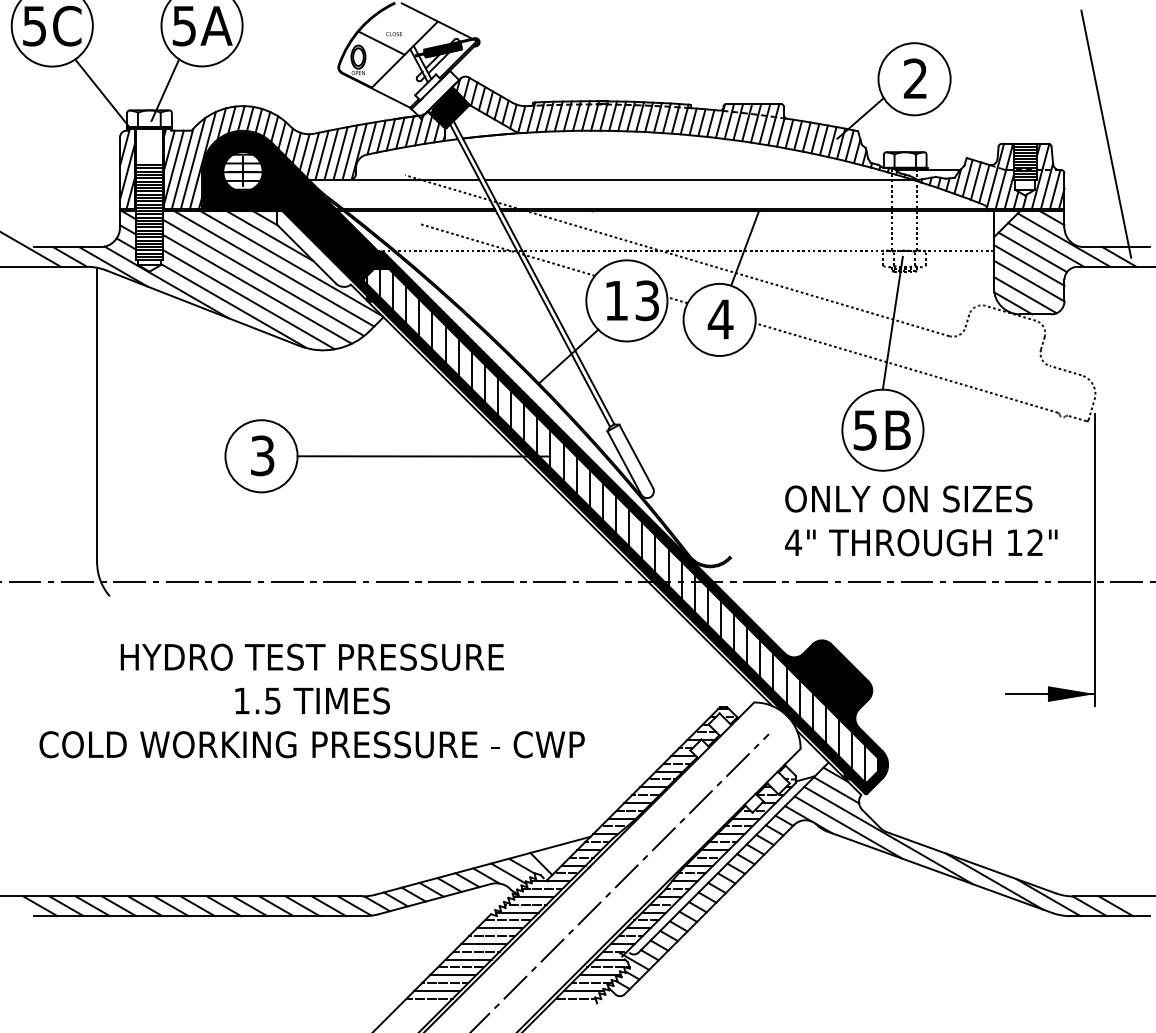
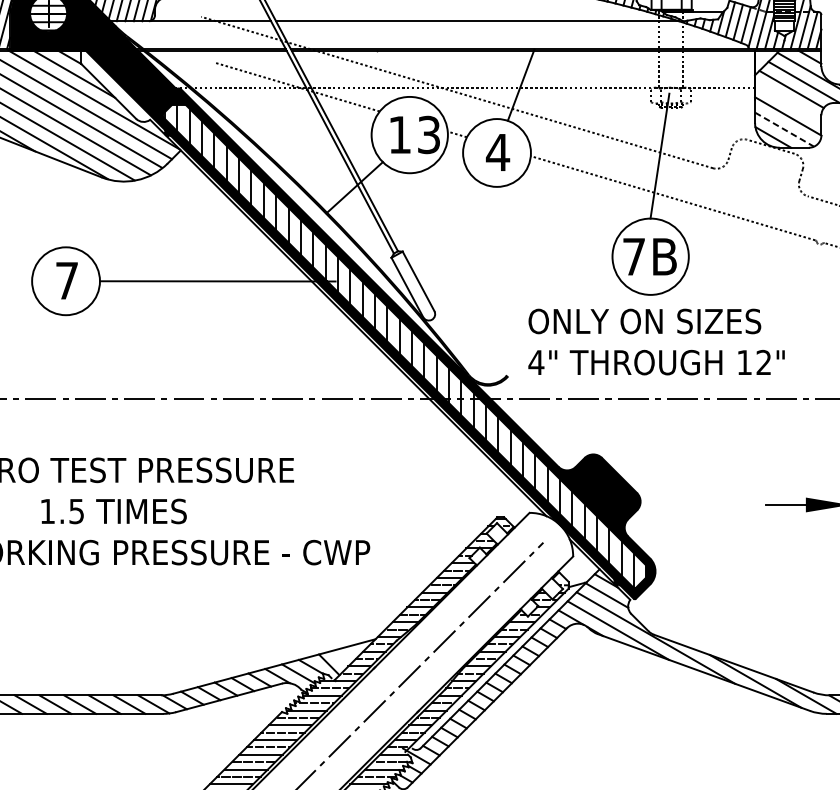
line: (1028, 265) -> (787, 101), removed
line: (1025, 295) -> (784, 129), solid -> dashed
text: (864, 430) -> (633, 257), 5B -> 7B
text: (262, 455) -> (66, 280), 3 -> 7
text: (921, 520) -> (656, 341), moved

